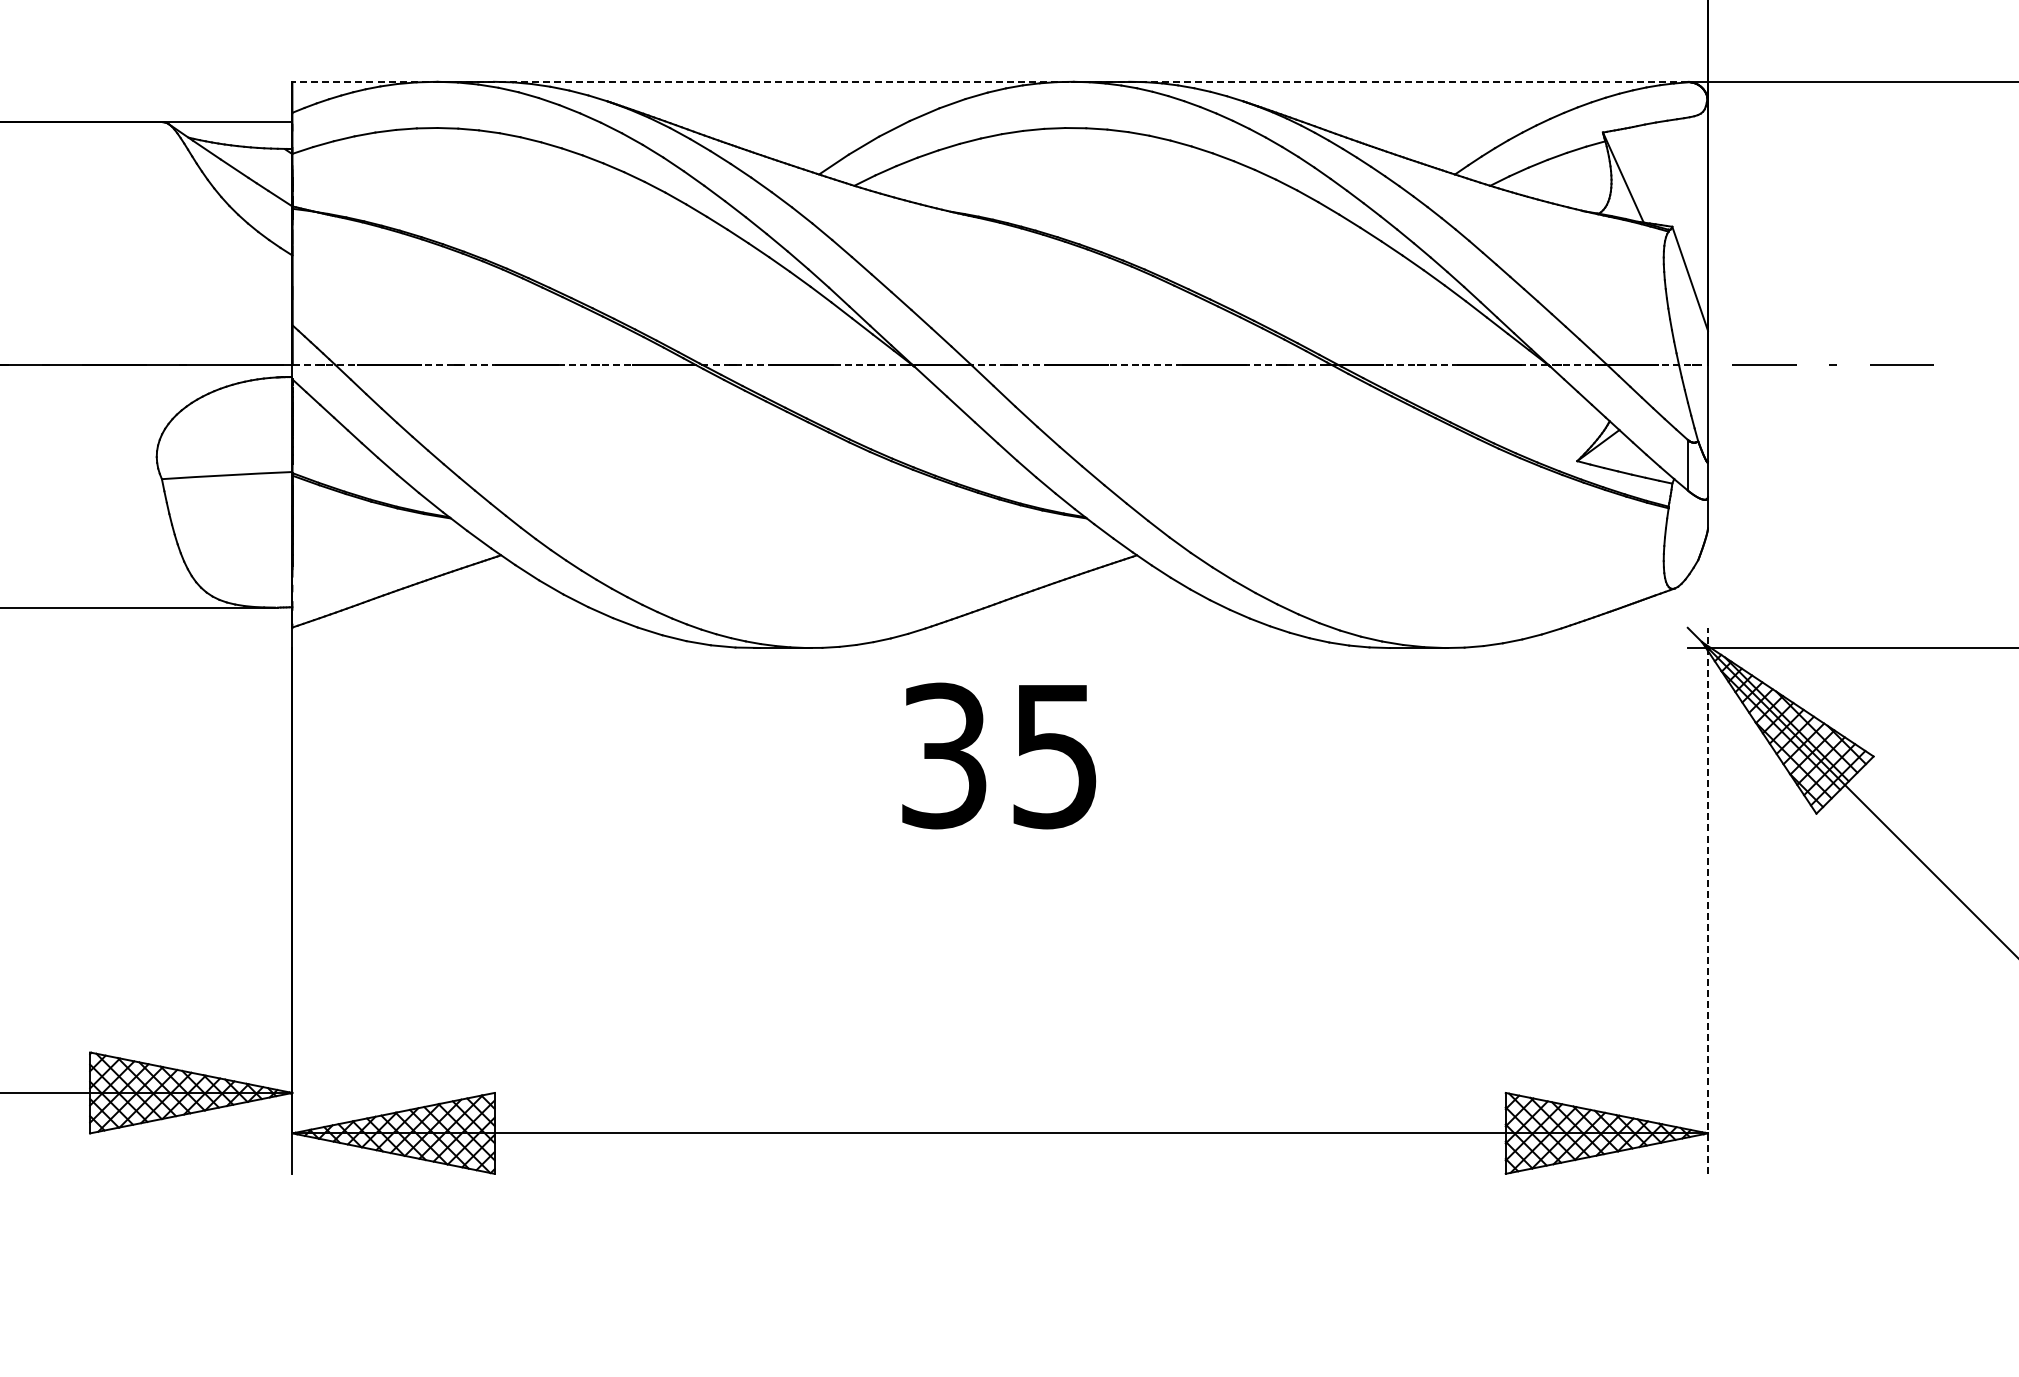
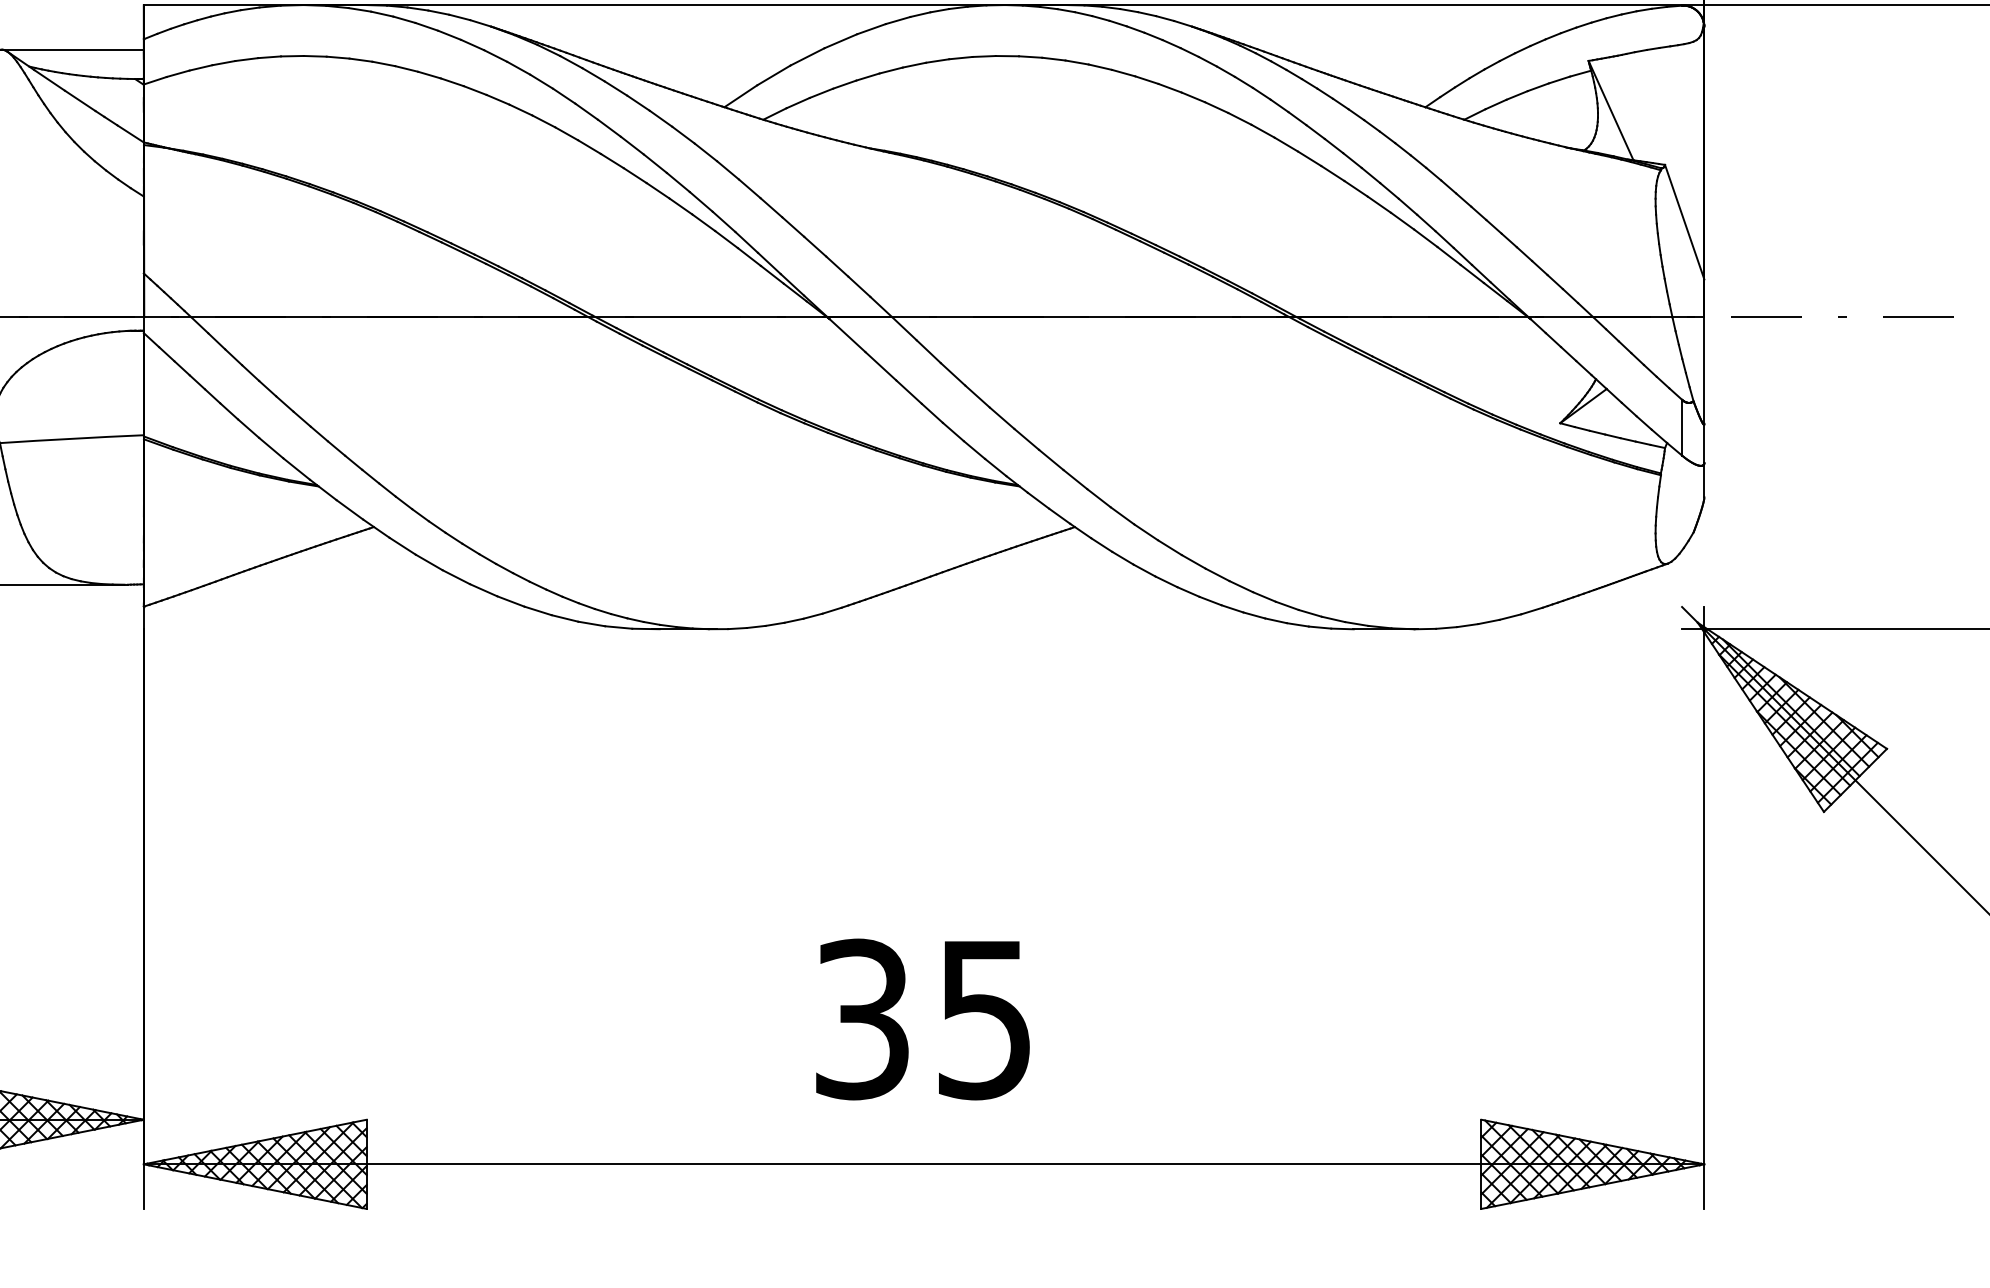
line: (990, 81) -> (913, 4), dashed -> solid
line: (1000, 364) -> (924, 316), dashed -> solid
text: (999, 755) -> (923, 1018), moved
line: (1707, 900) -> (1703, 907), dashed -> solid

